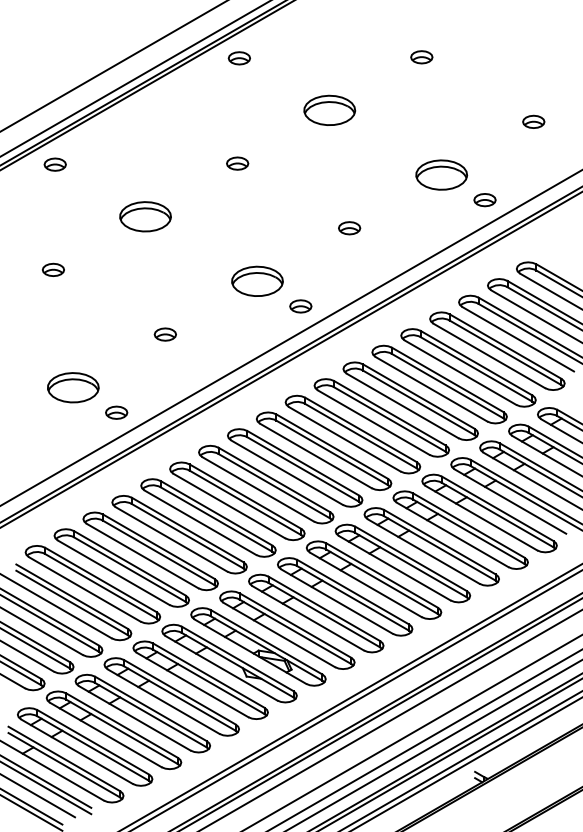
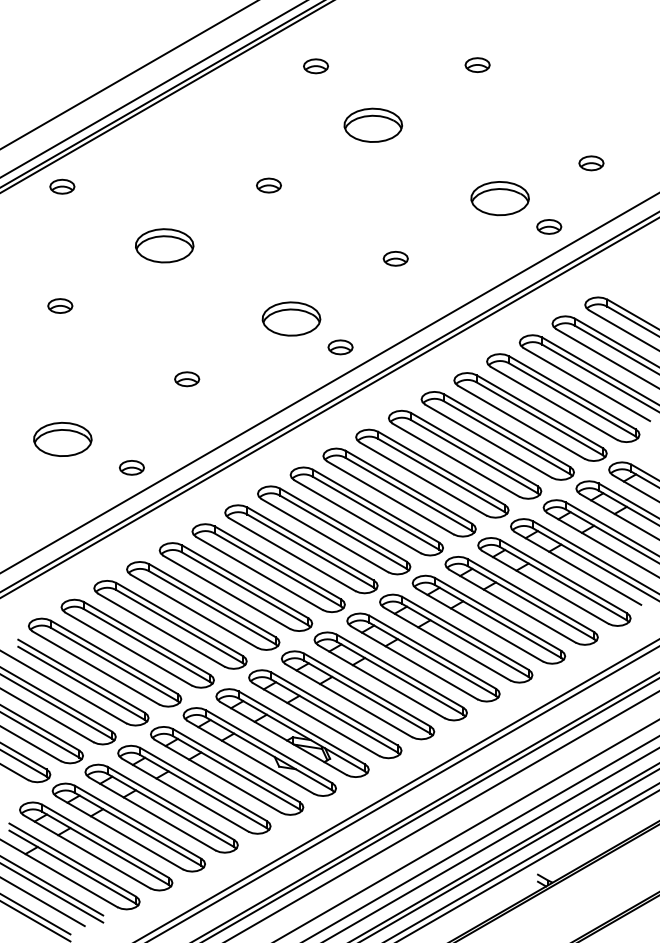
part: (238, 58) -> (315, 66), moved
part: (533, 122) -> (591, 163), moved
part: (73, 387) -> (62, 439), moved

